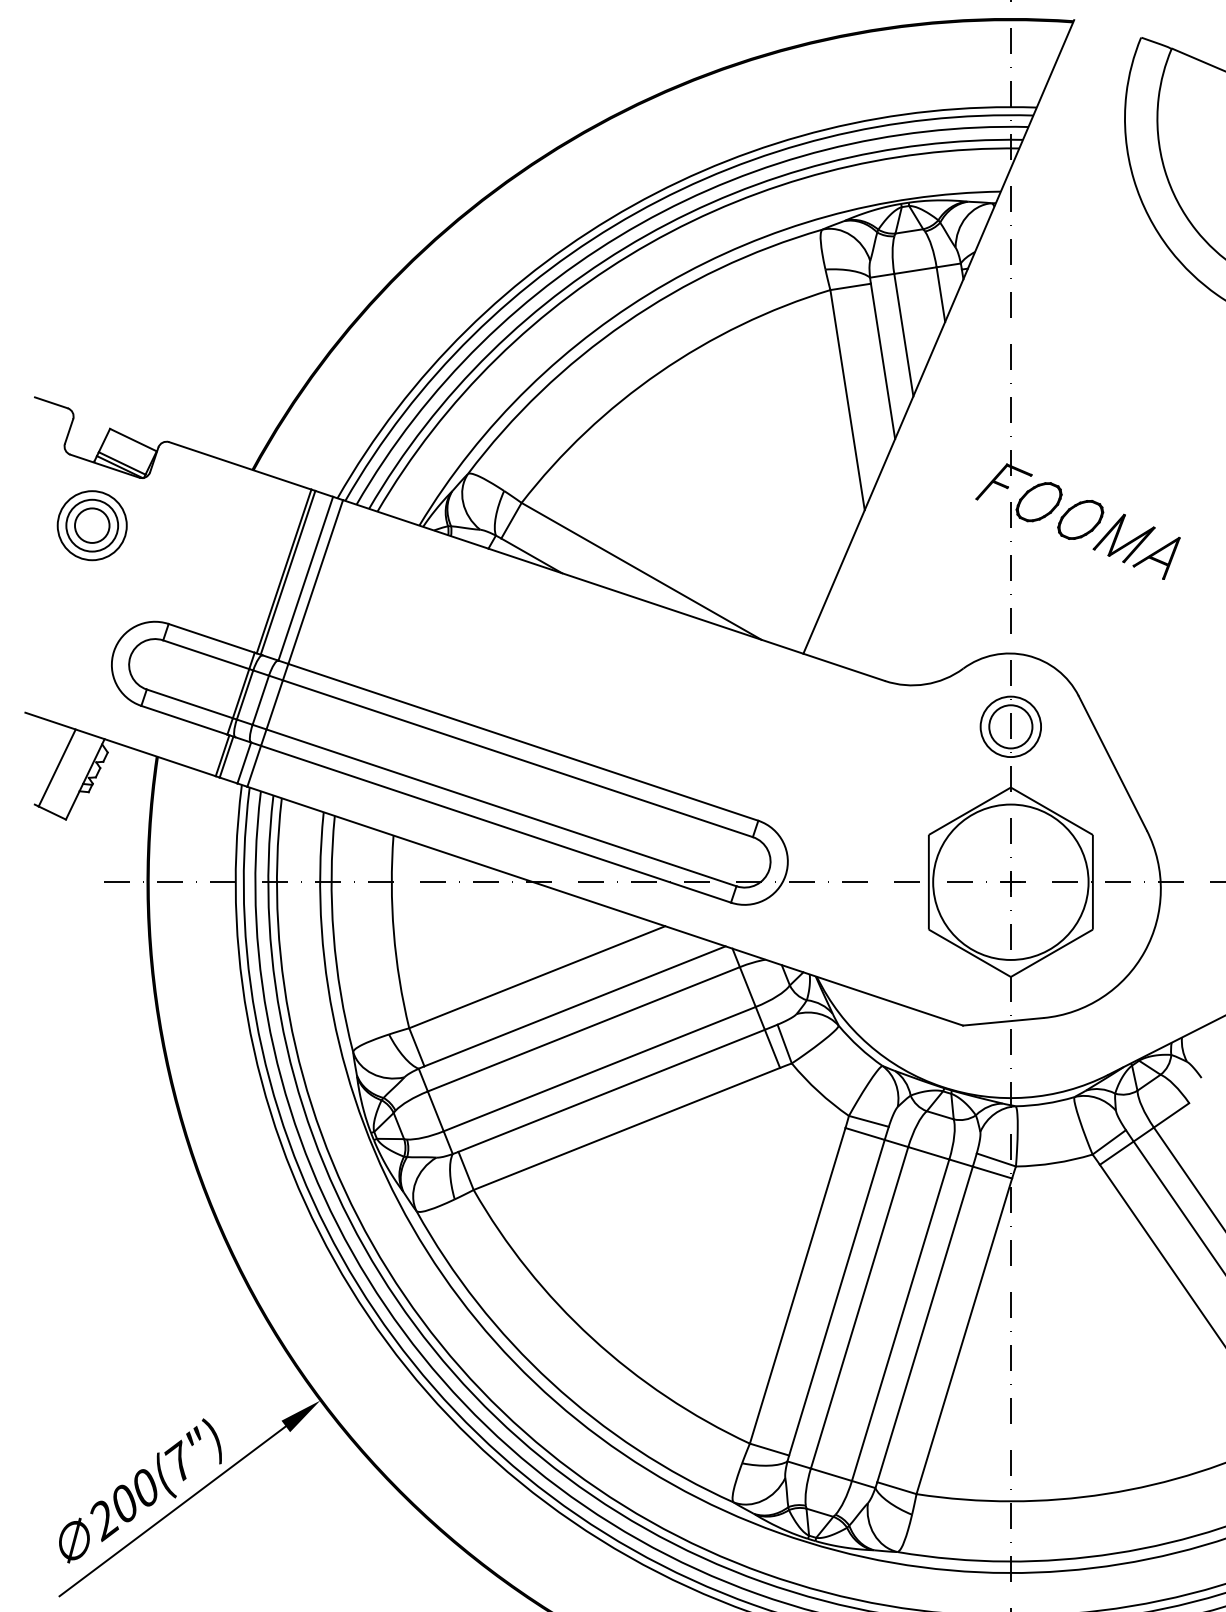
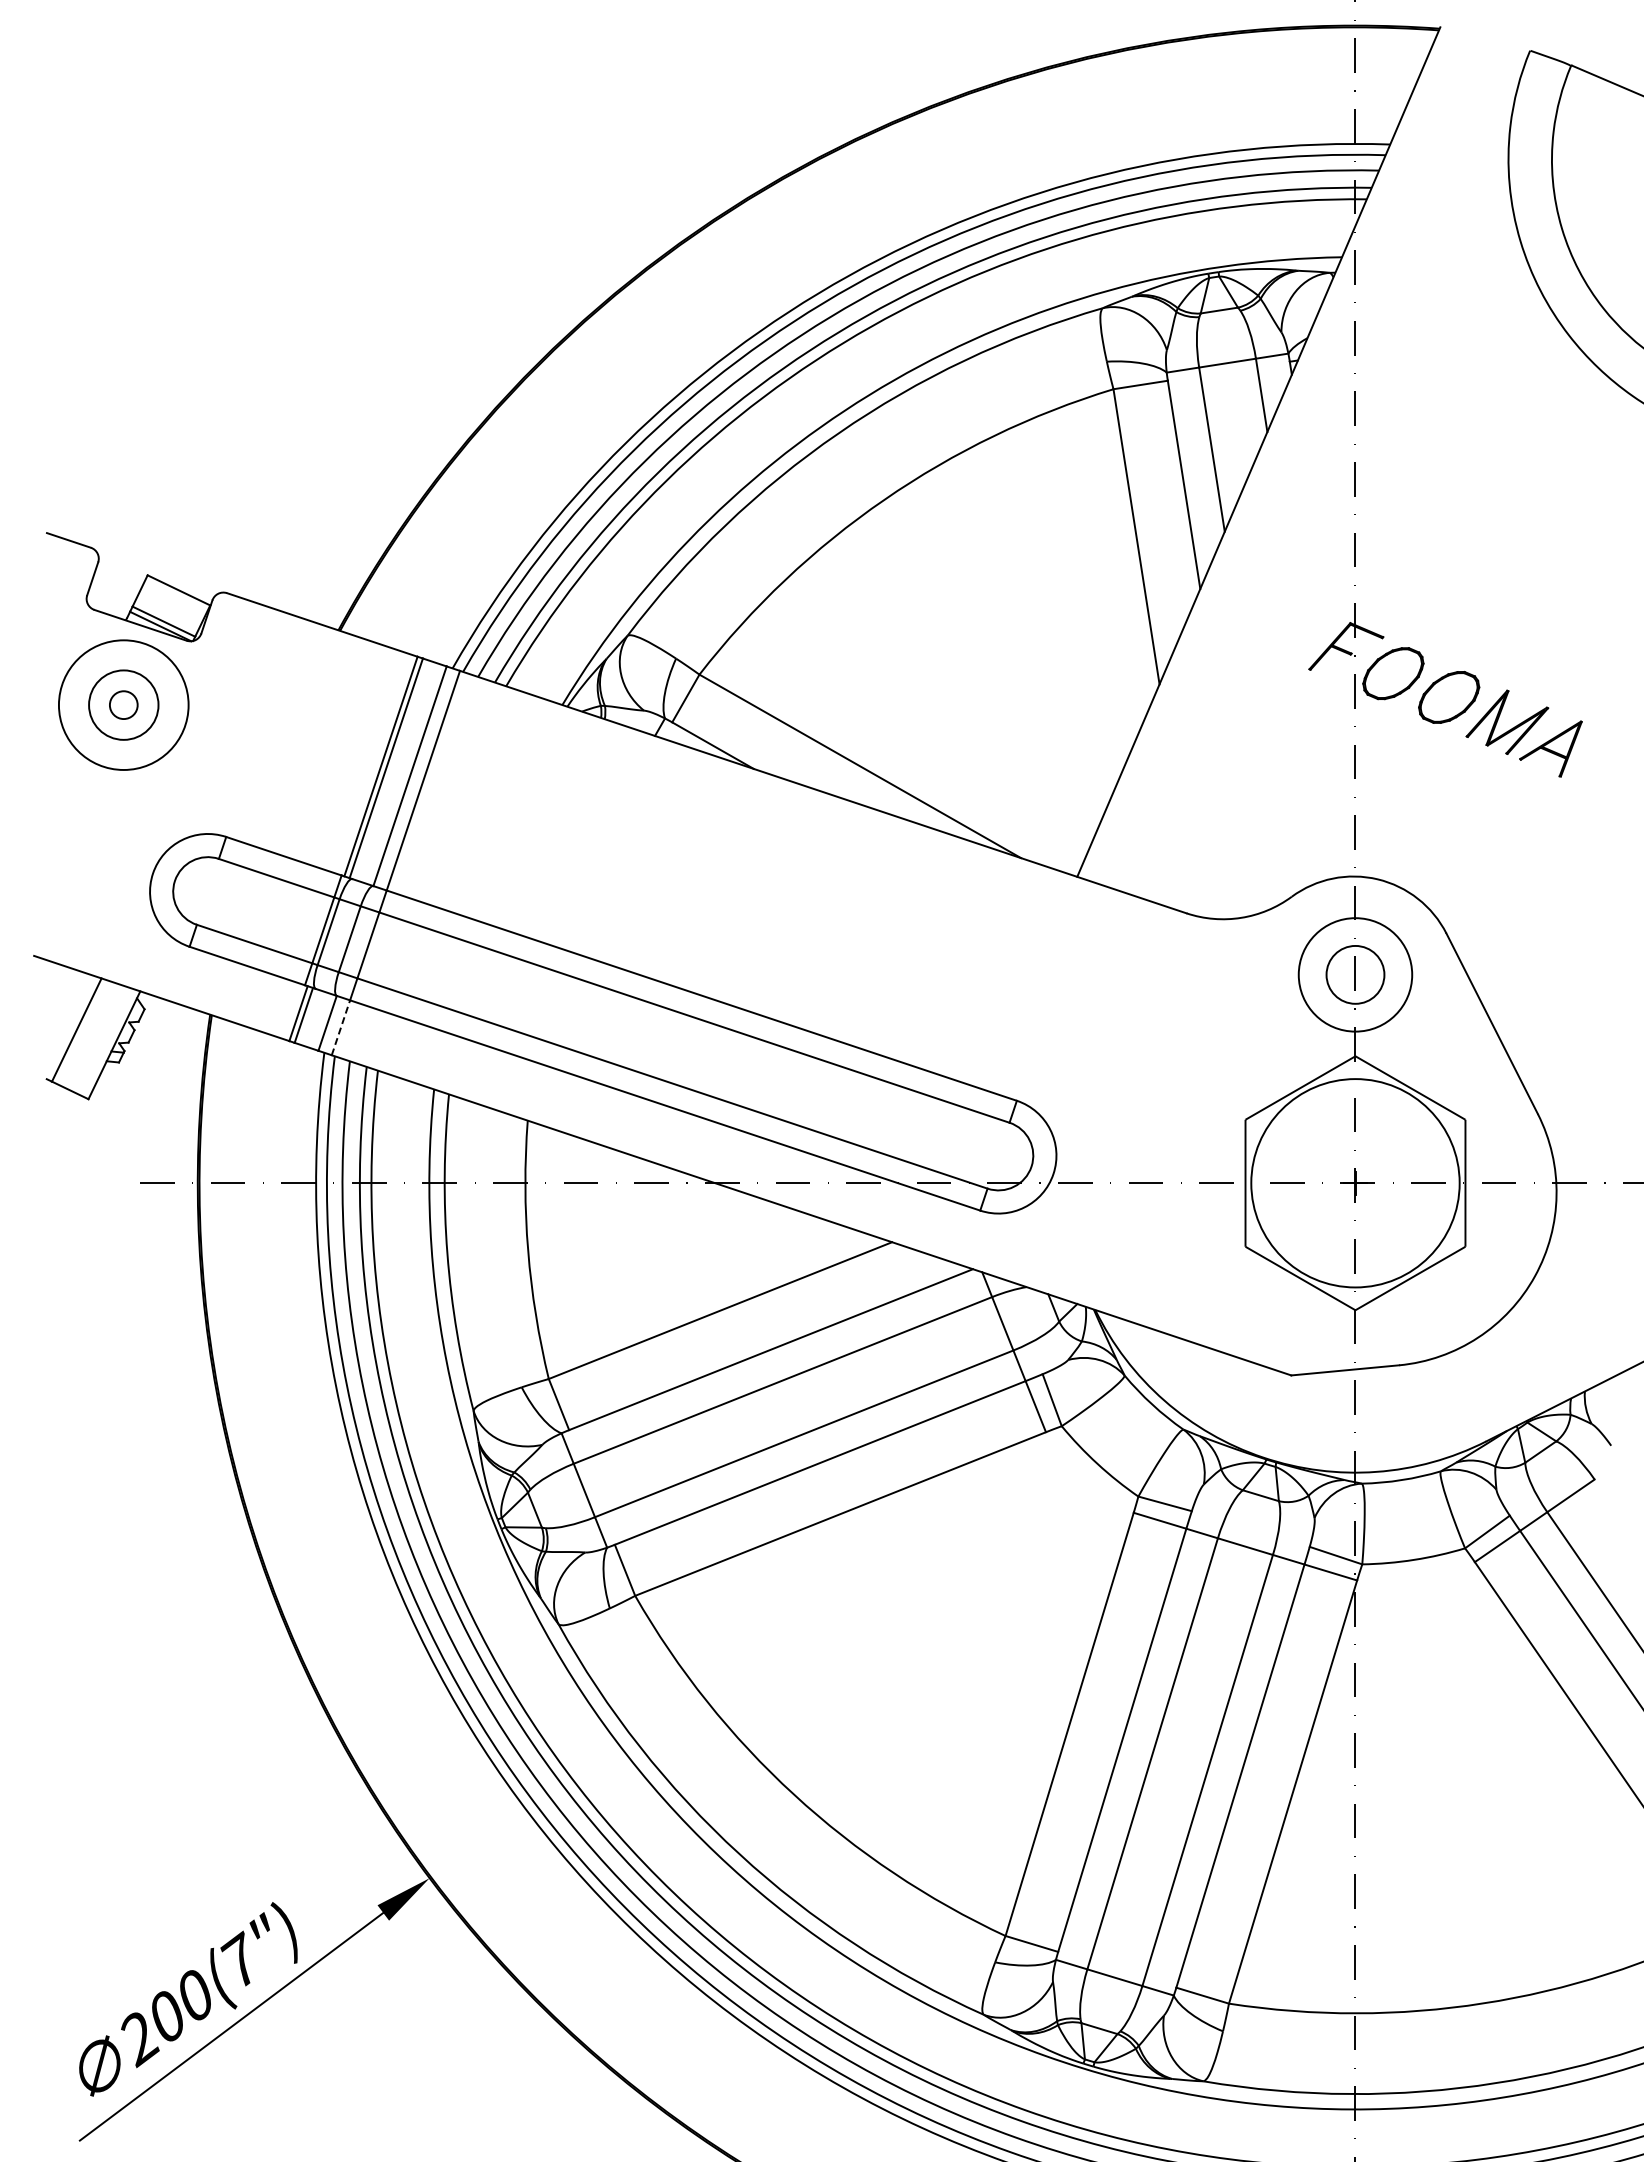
circle: (92, 525) -> (123, 704), size x1.4
circle: (92, 525) -> (123, 705), size x0.6
circle: (1010, 726) -> (1355, 974), size x1.4
line: (253, 766) -> (340, 1027), solid -> dashed

